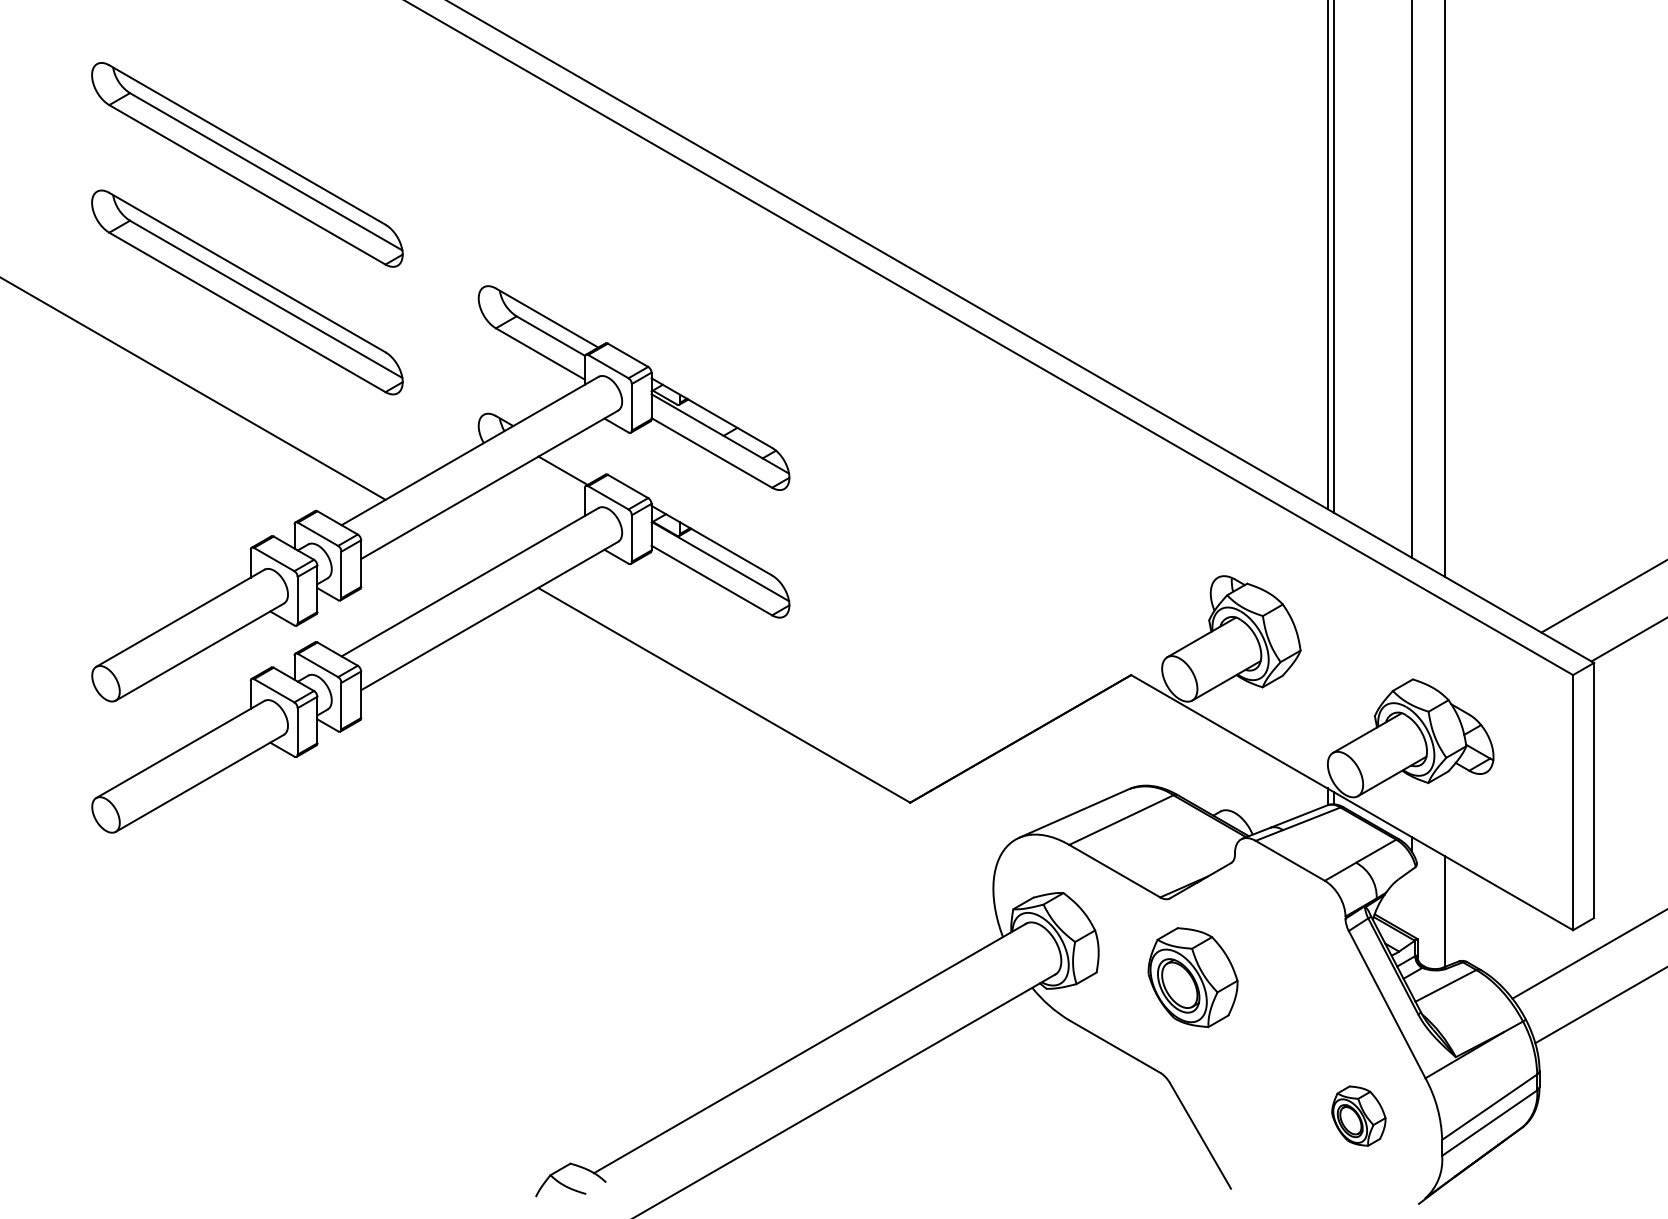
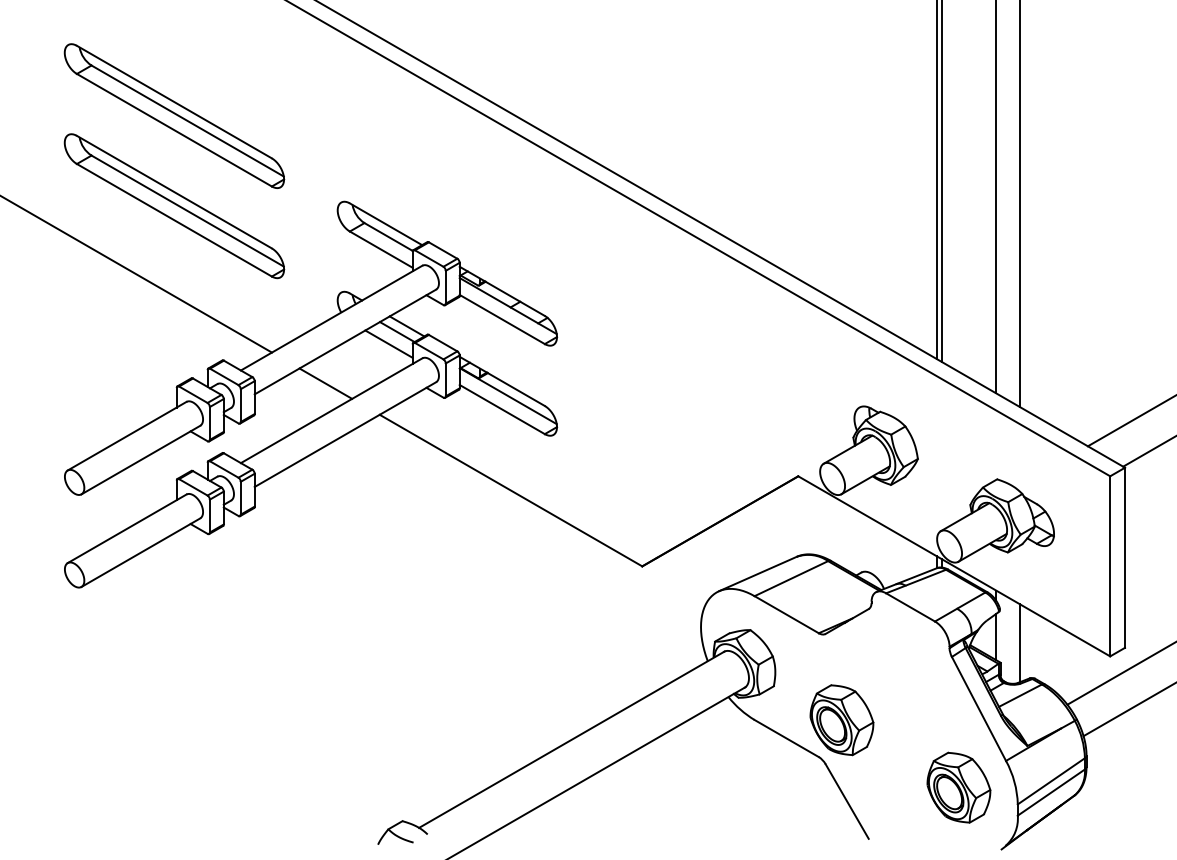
line: (576, 462) -> (406, 326), added
line: (550, 487) -> (388, 343), added
line: (461, 543) -> (325, 383), added
line: (1411, 902) -> (996, 636), added
part: (1192, 977) -> (841, 720), moved
part: (1358, 1115) -> (958, 787), size x1.67

